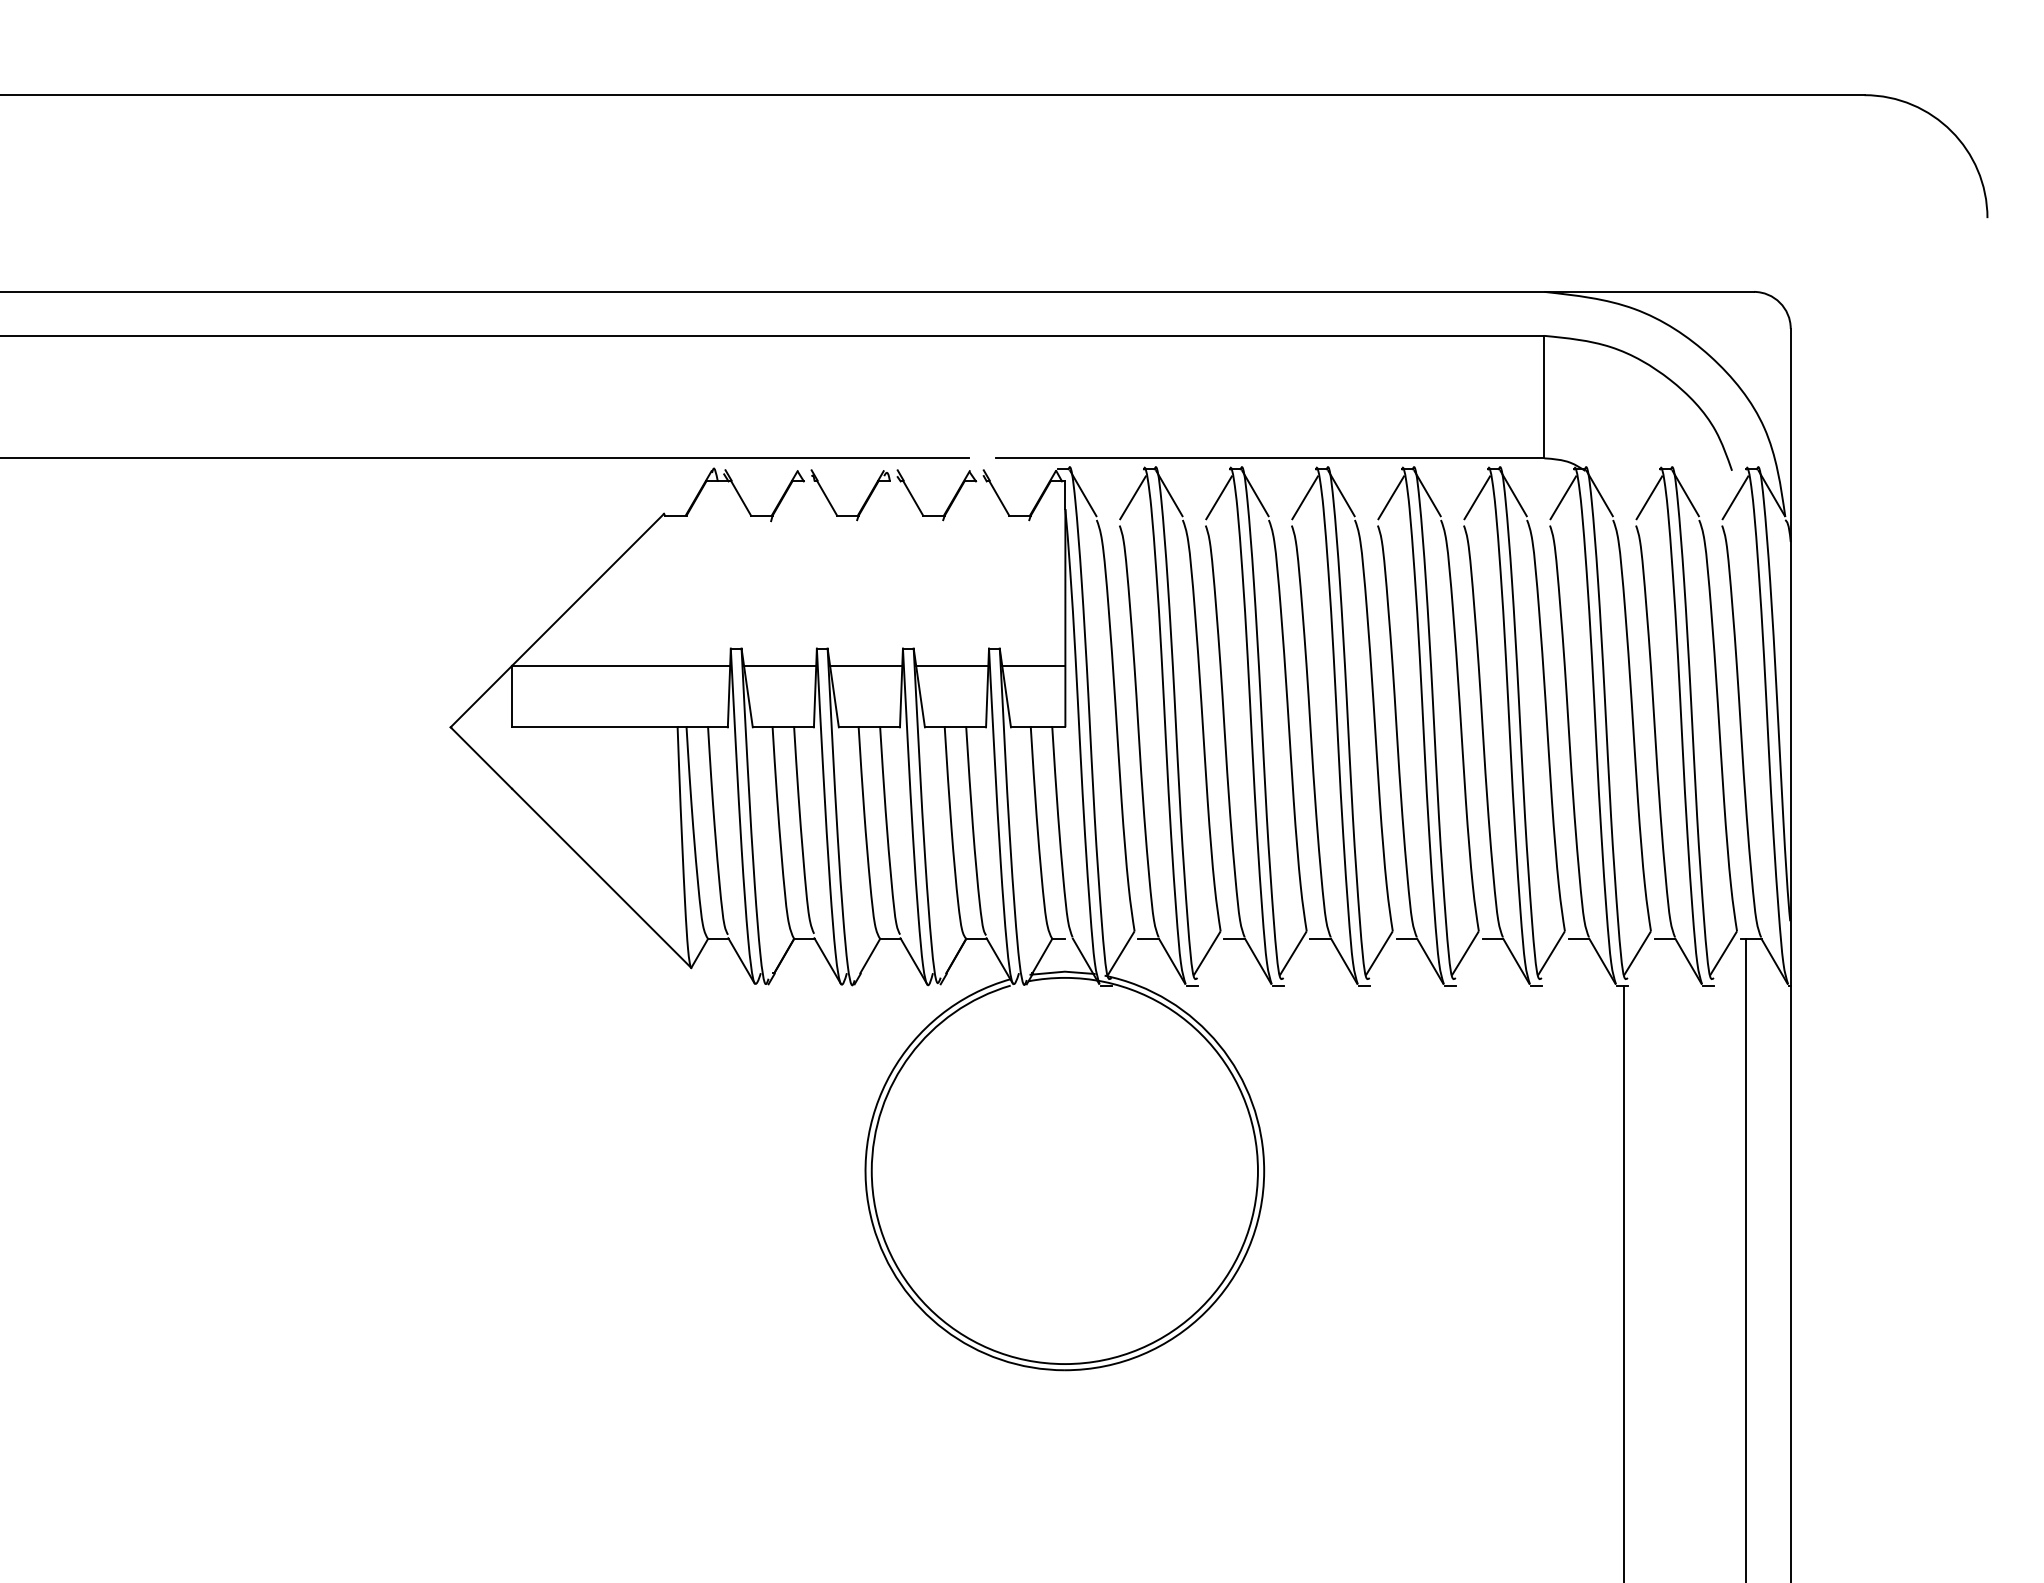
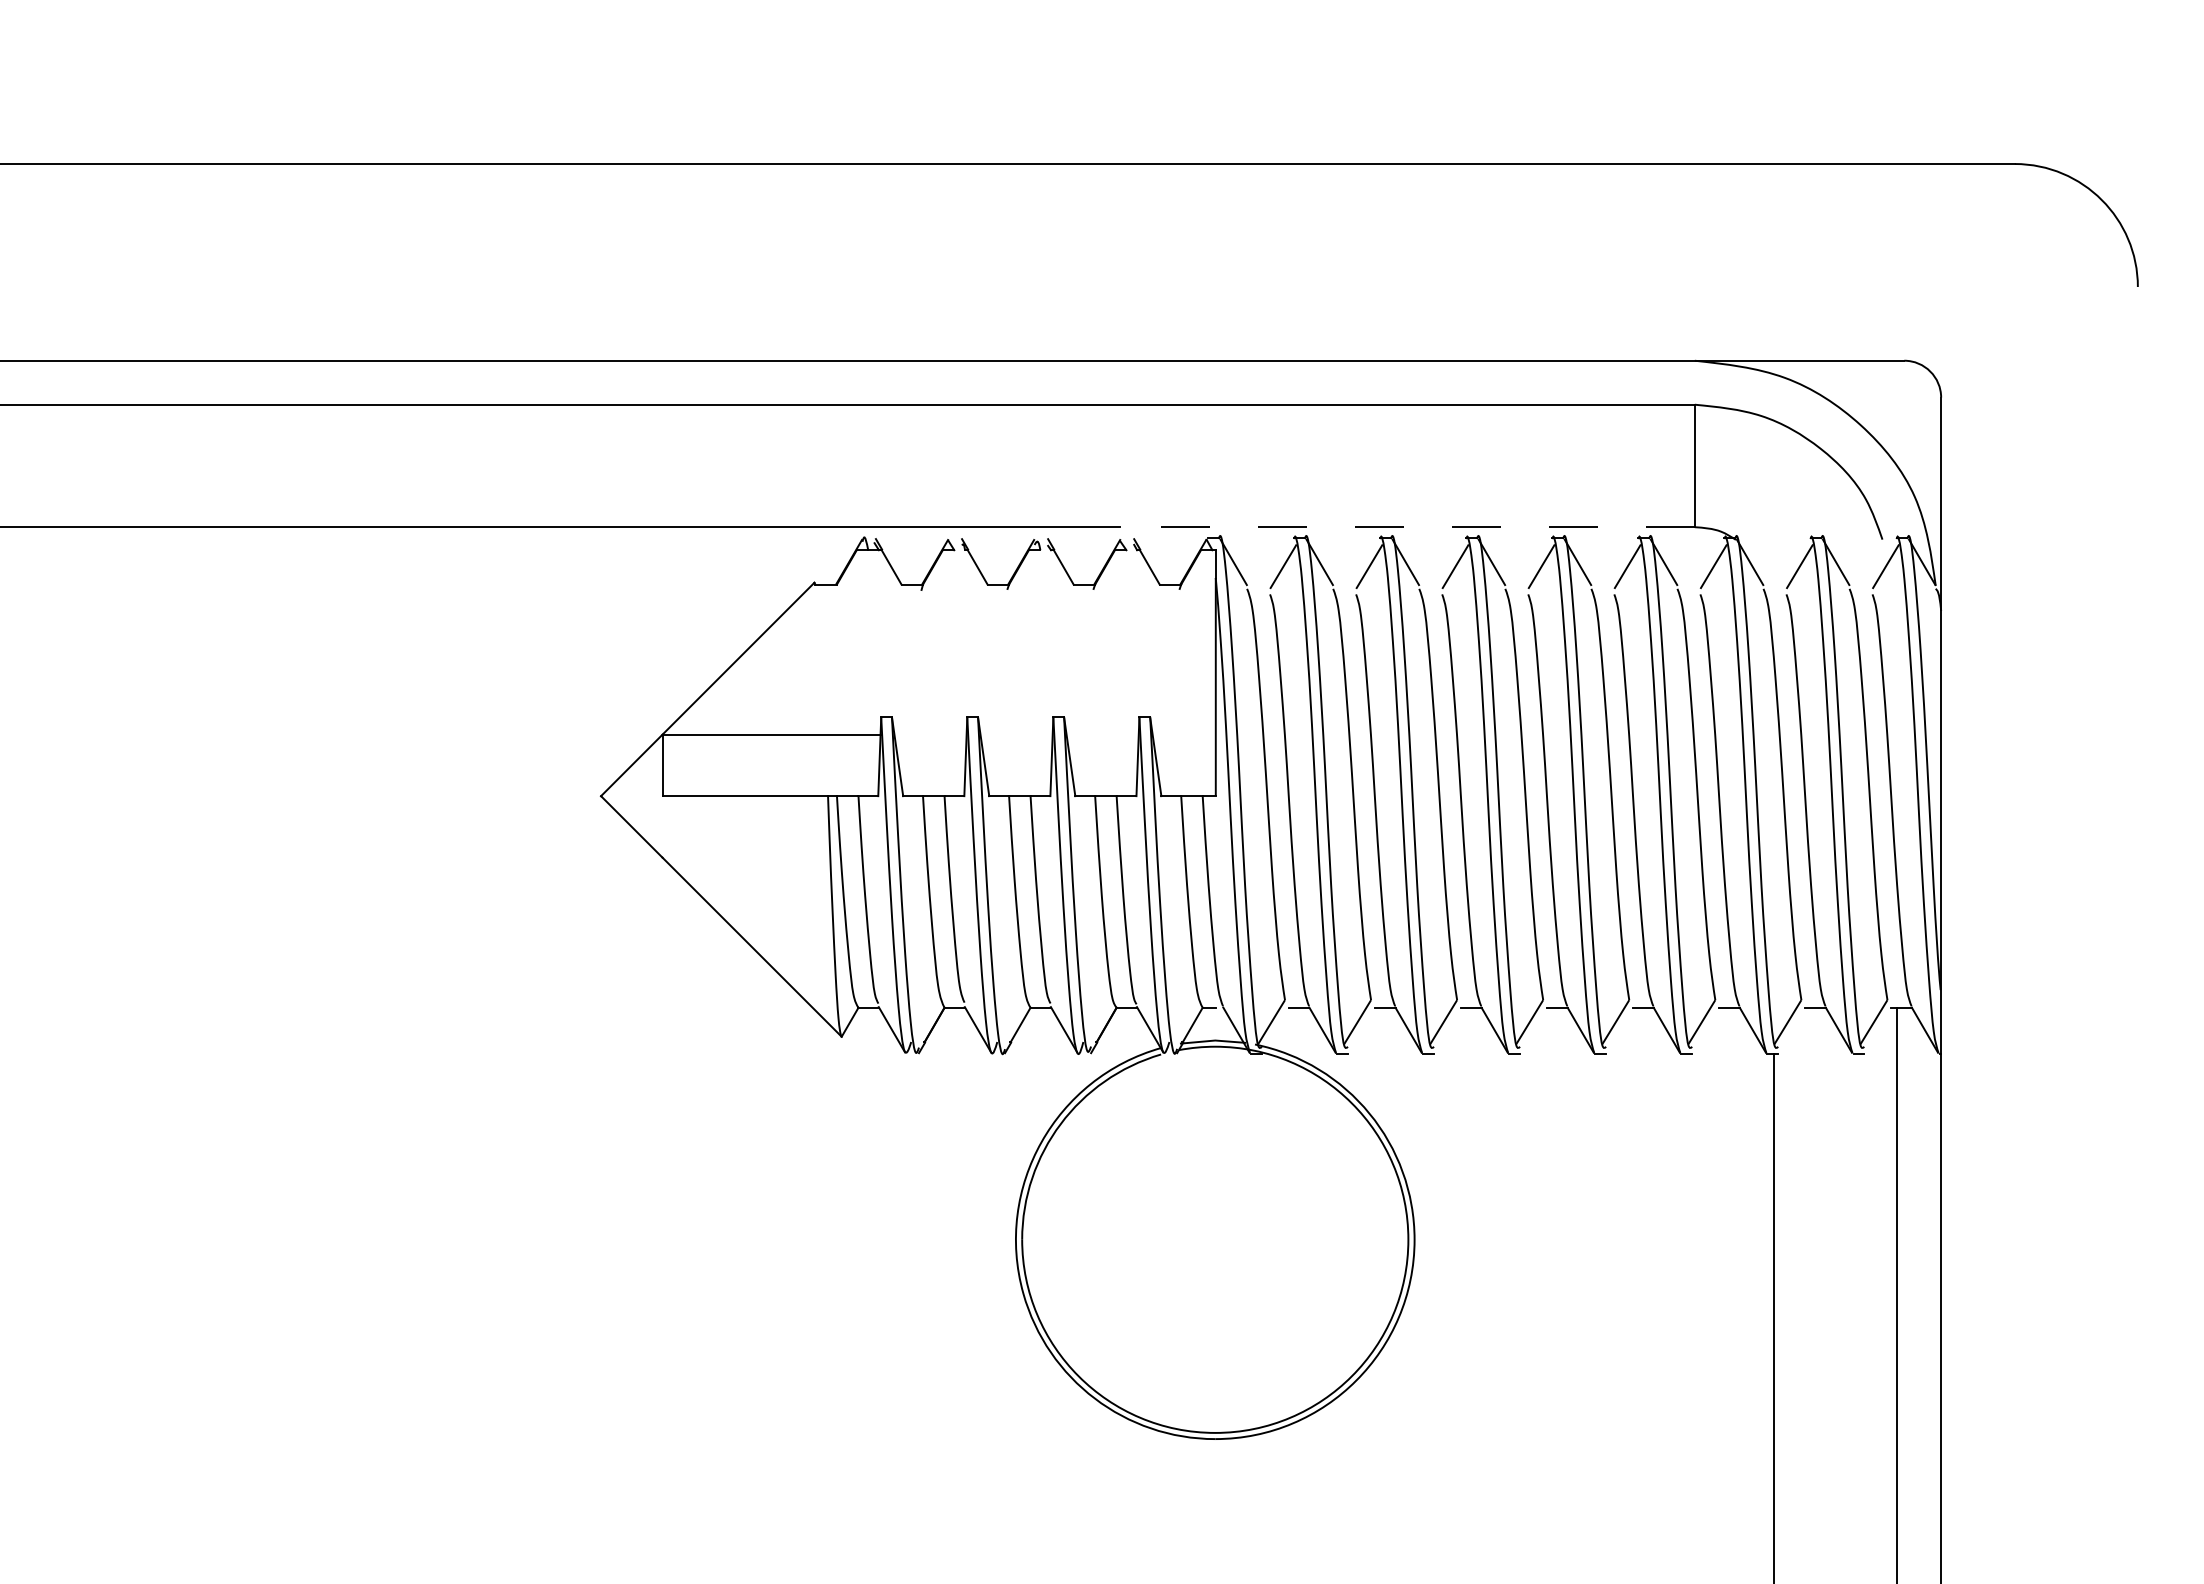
line: (1270, 458) -> (1420, 527), solid -> dashed
line: (780, 665) -> (930, 734), removed
line: (866, 665) -> (1016, 734), removed
line: (952, 665) -> (1102, 734), removed
line: (1033, 665) -> (1183, 734), removed

